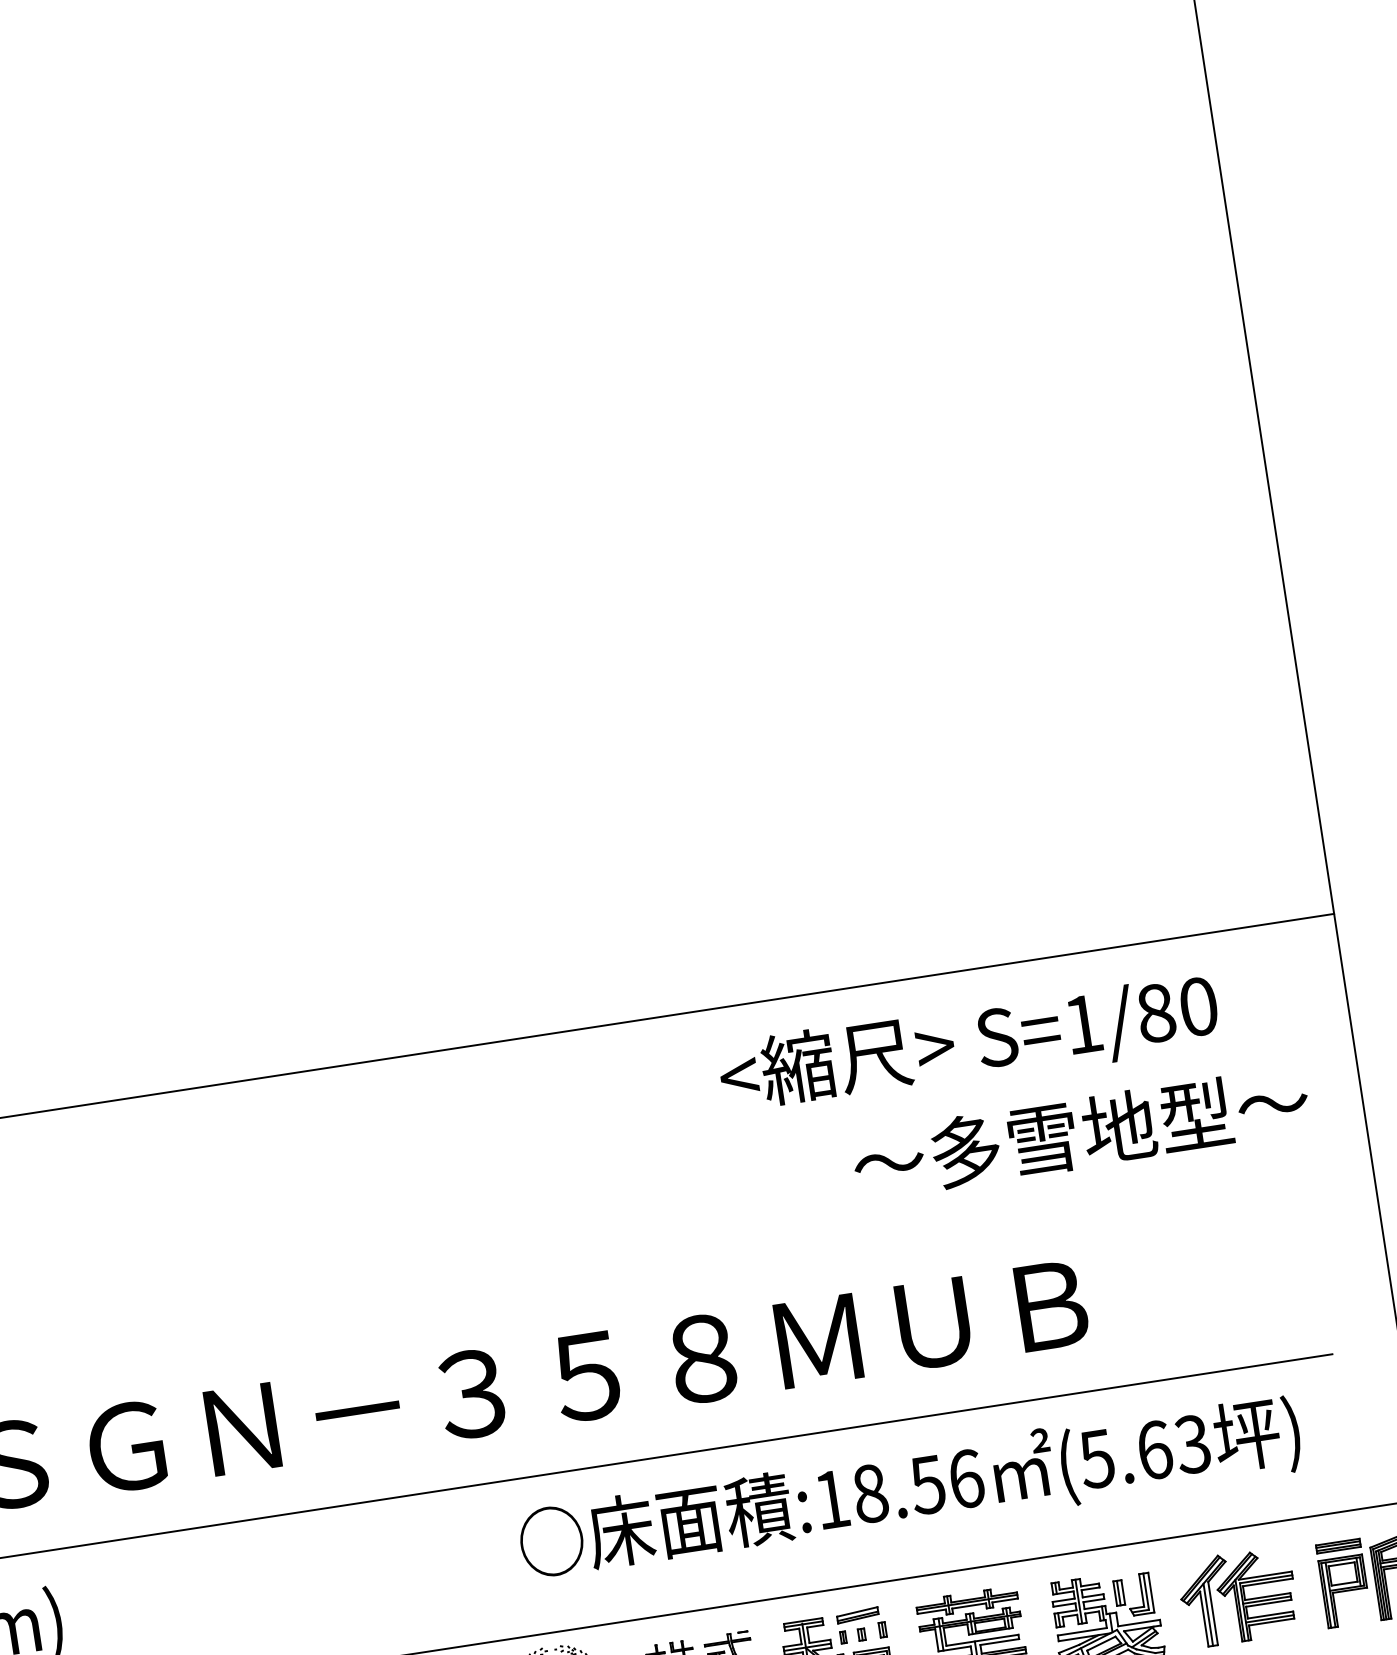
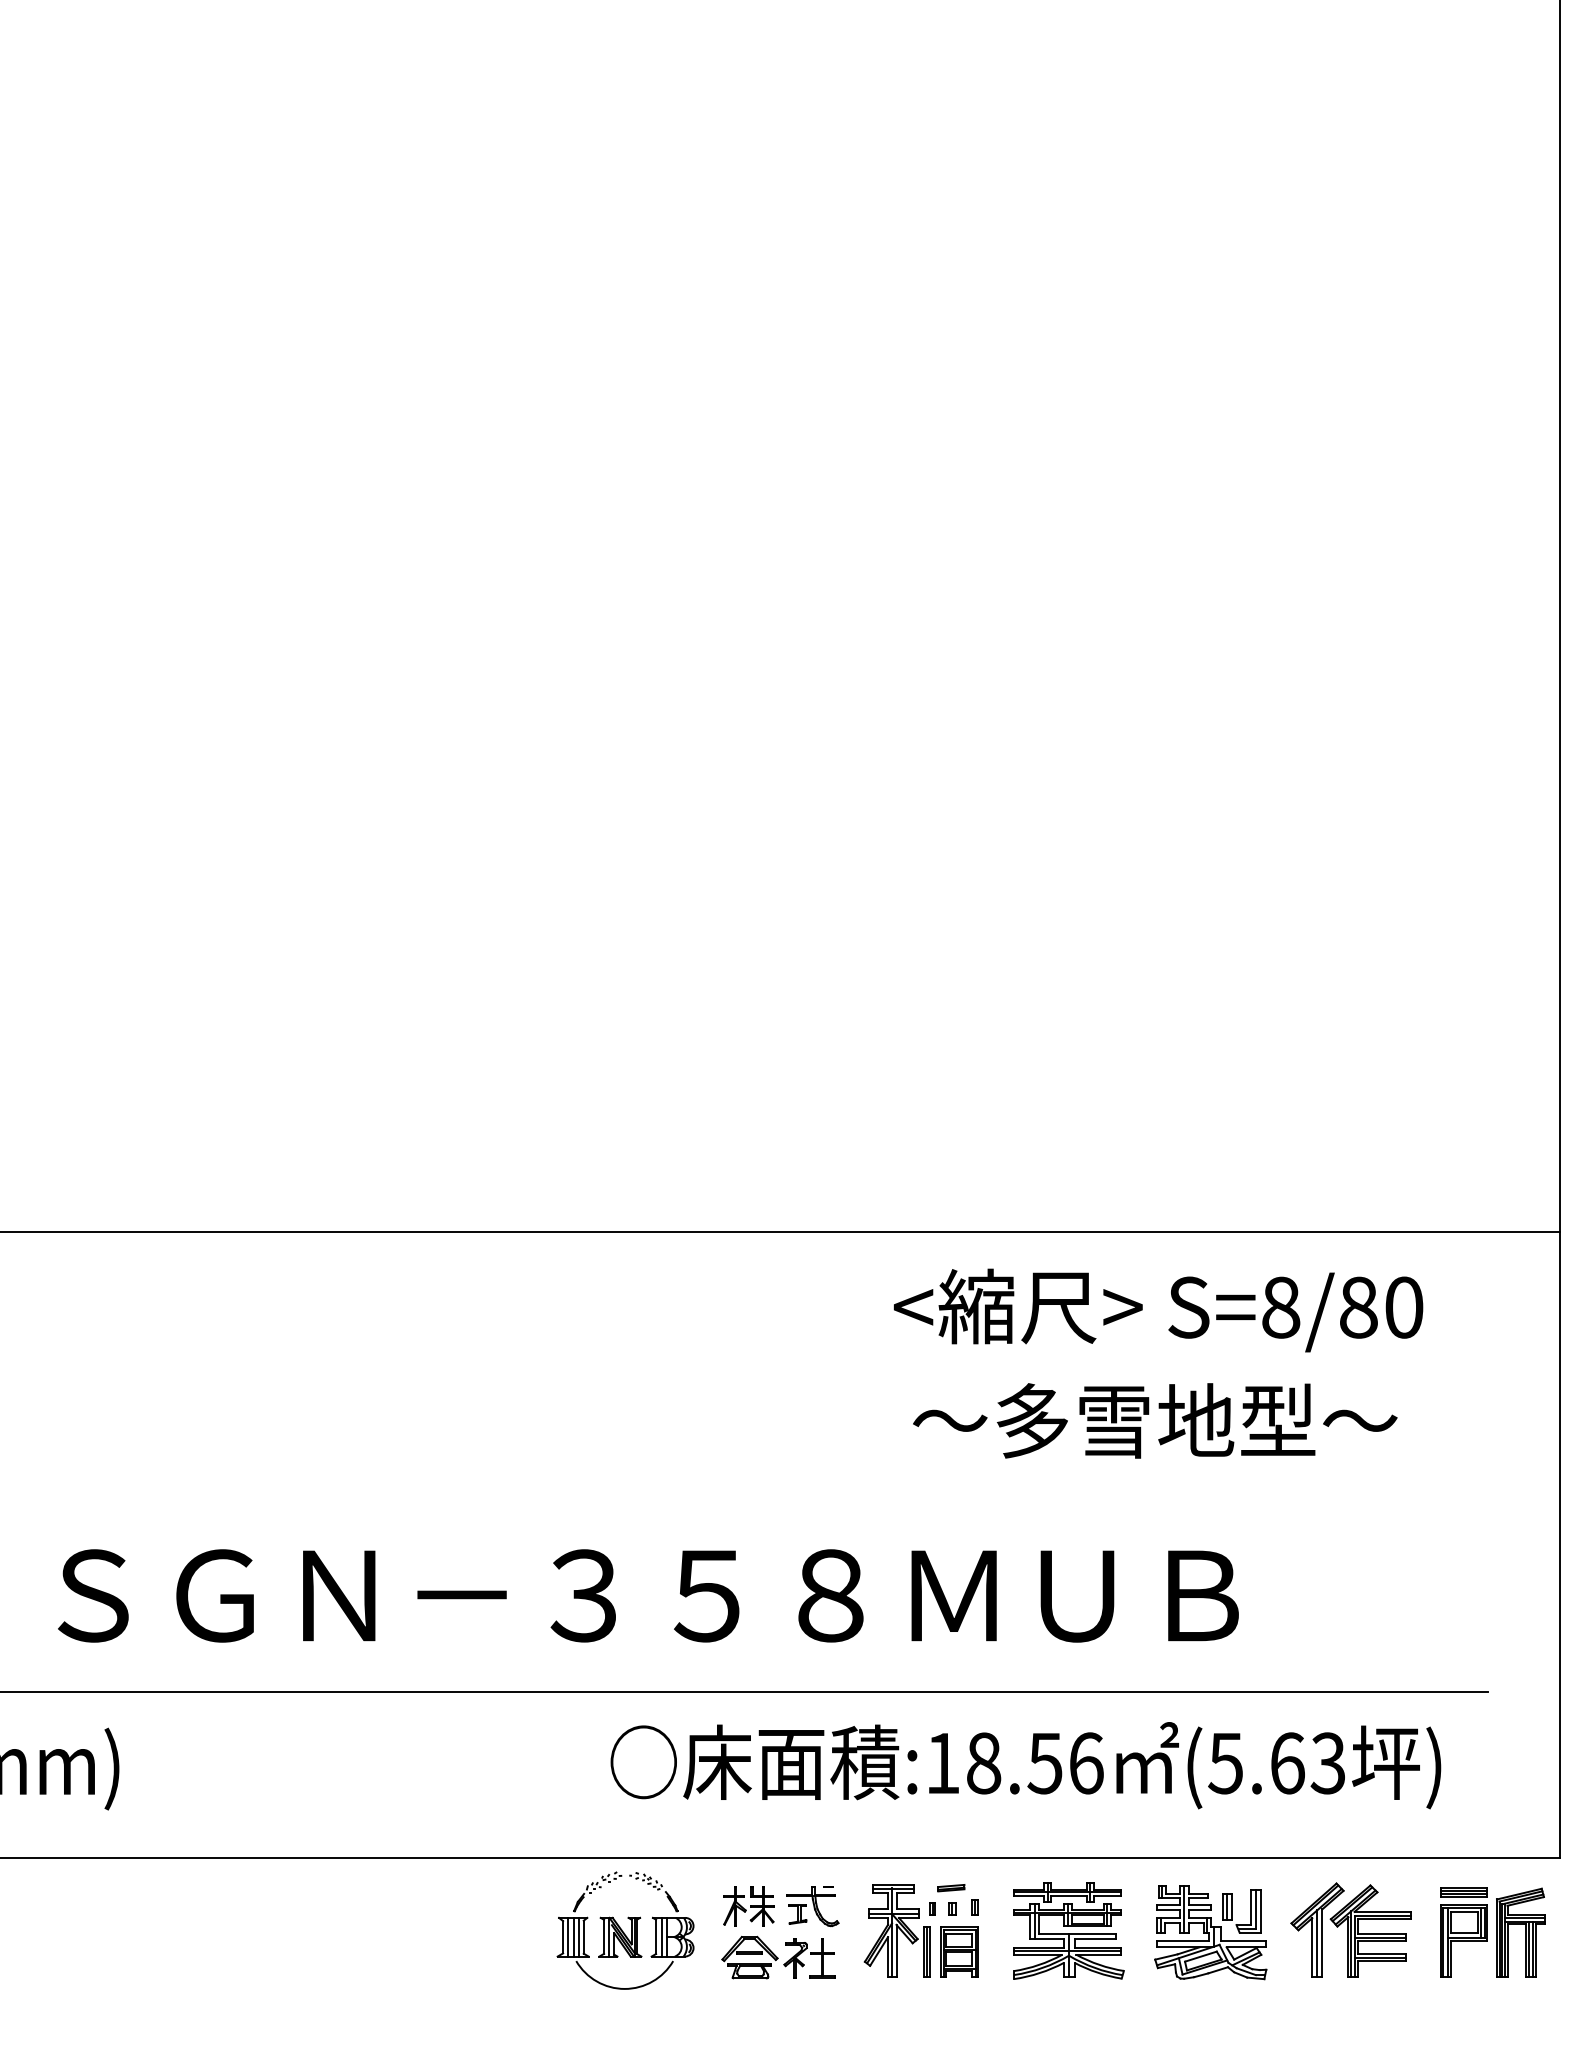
text: (1083, 1024) -> (1281, 1307), S=1/80 -> S=8/80
text: (1081, 1132) -> (1155, 1420), moved
part: (857, 1614) -> (951, 1887), size x0.6

